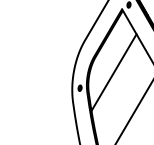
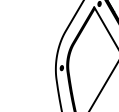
line: (113, 71) -> (87, 55), removed

